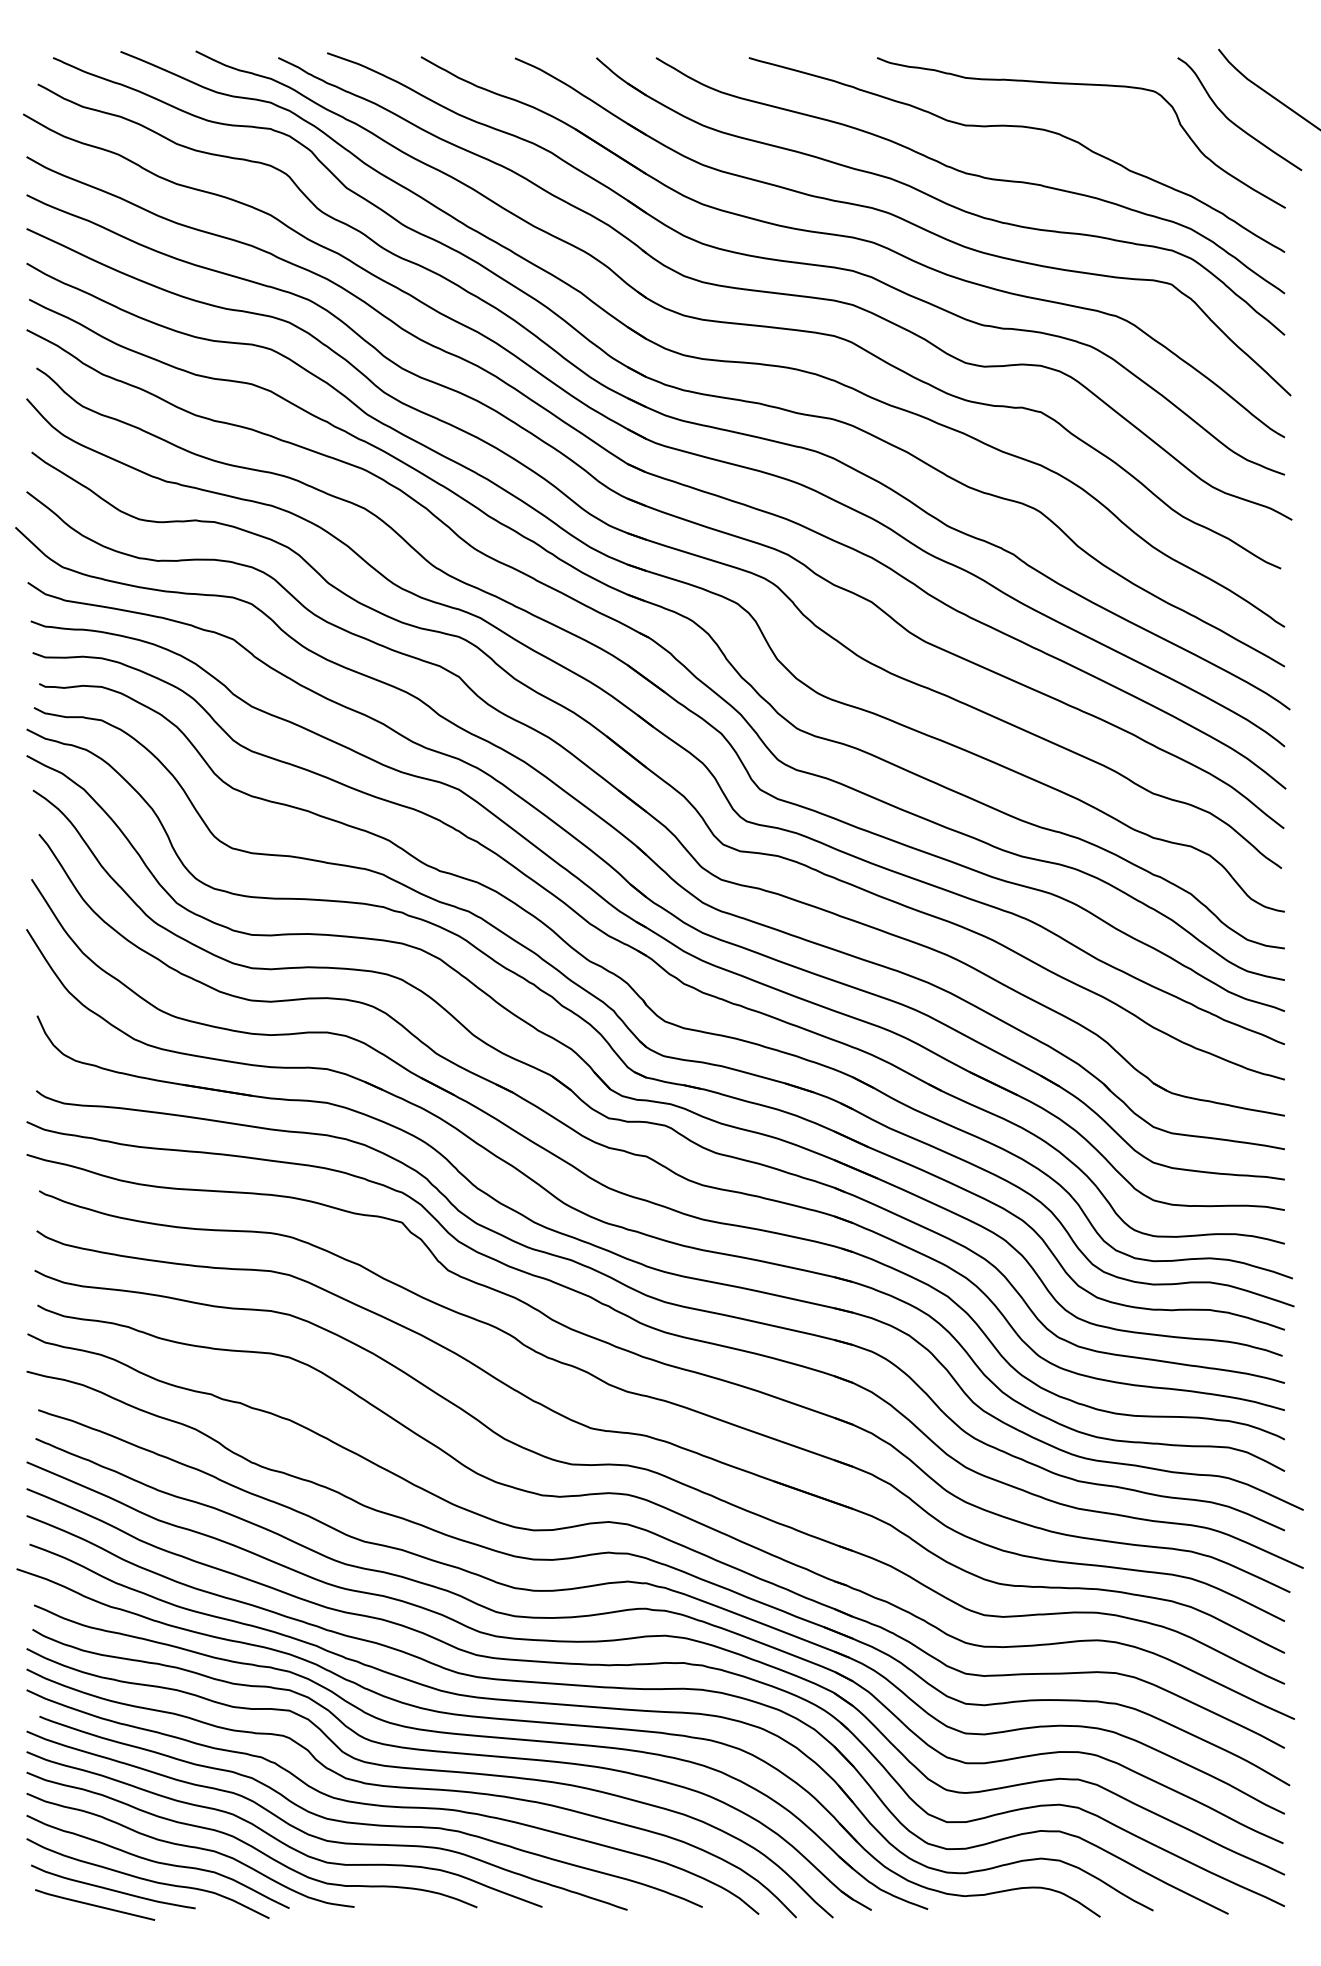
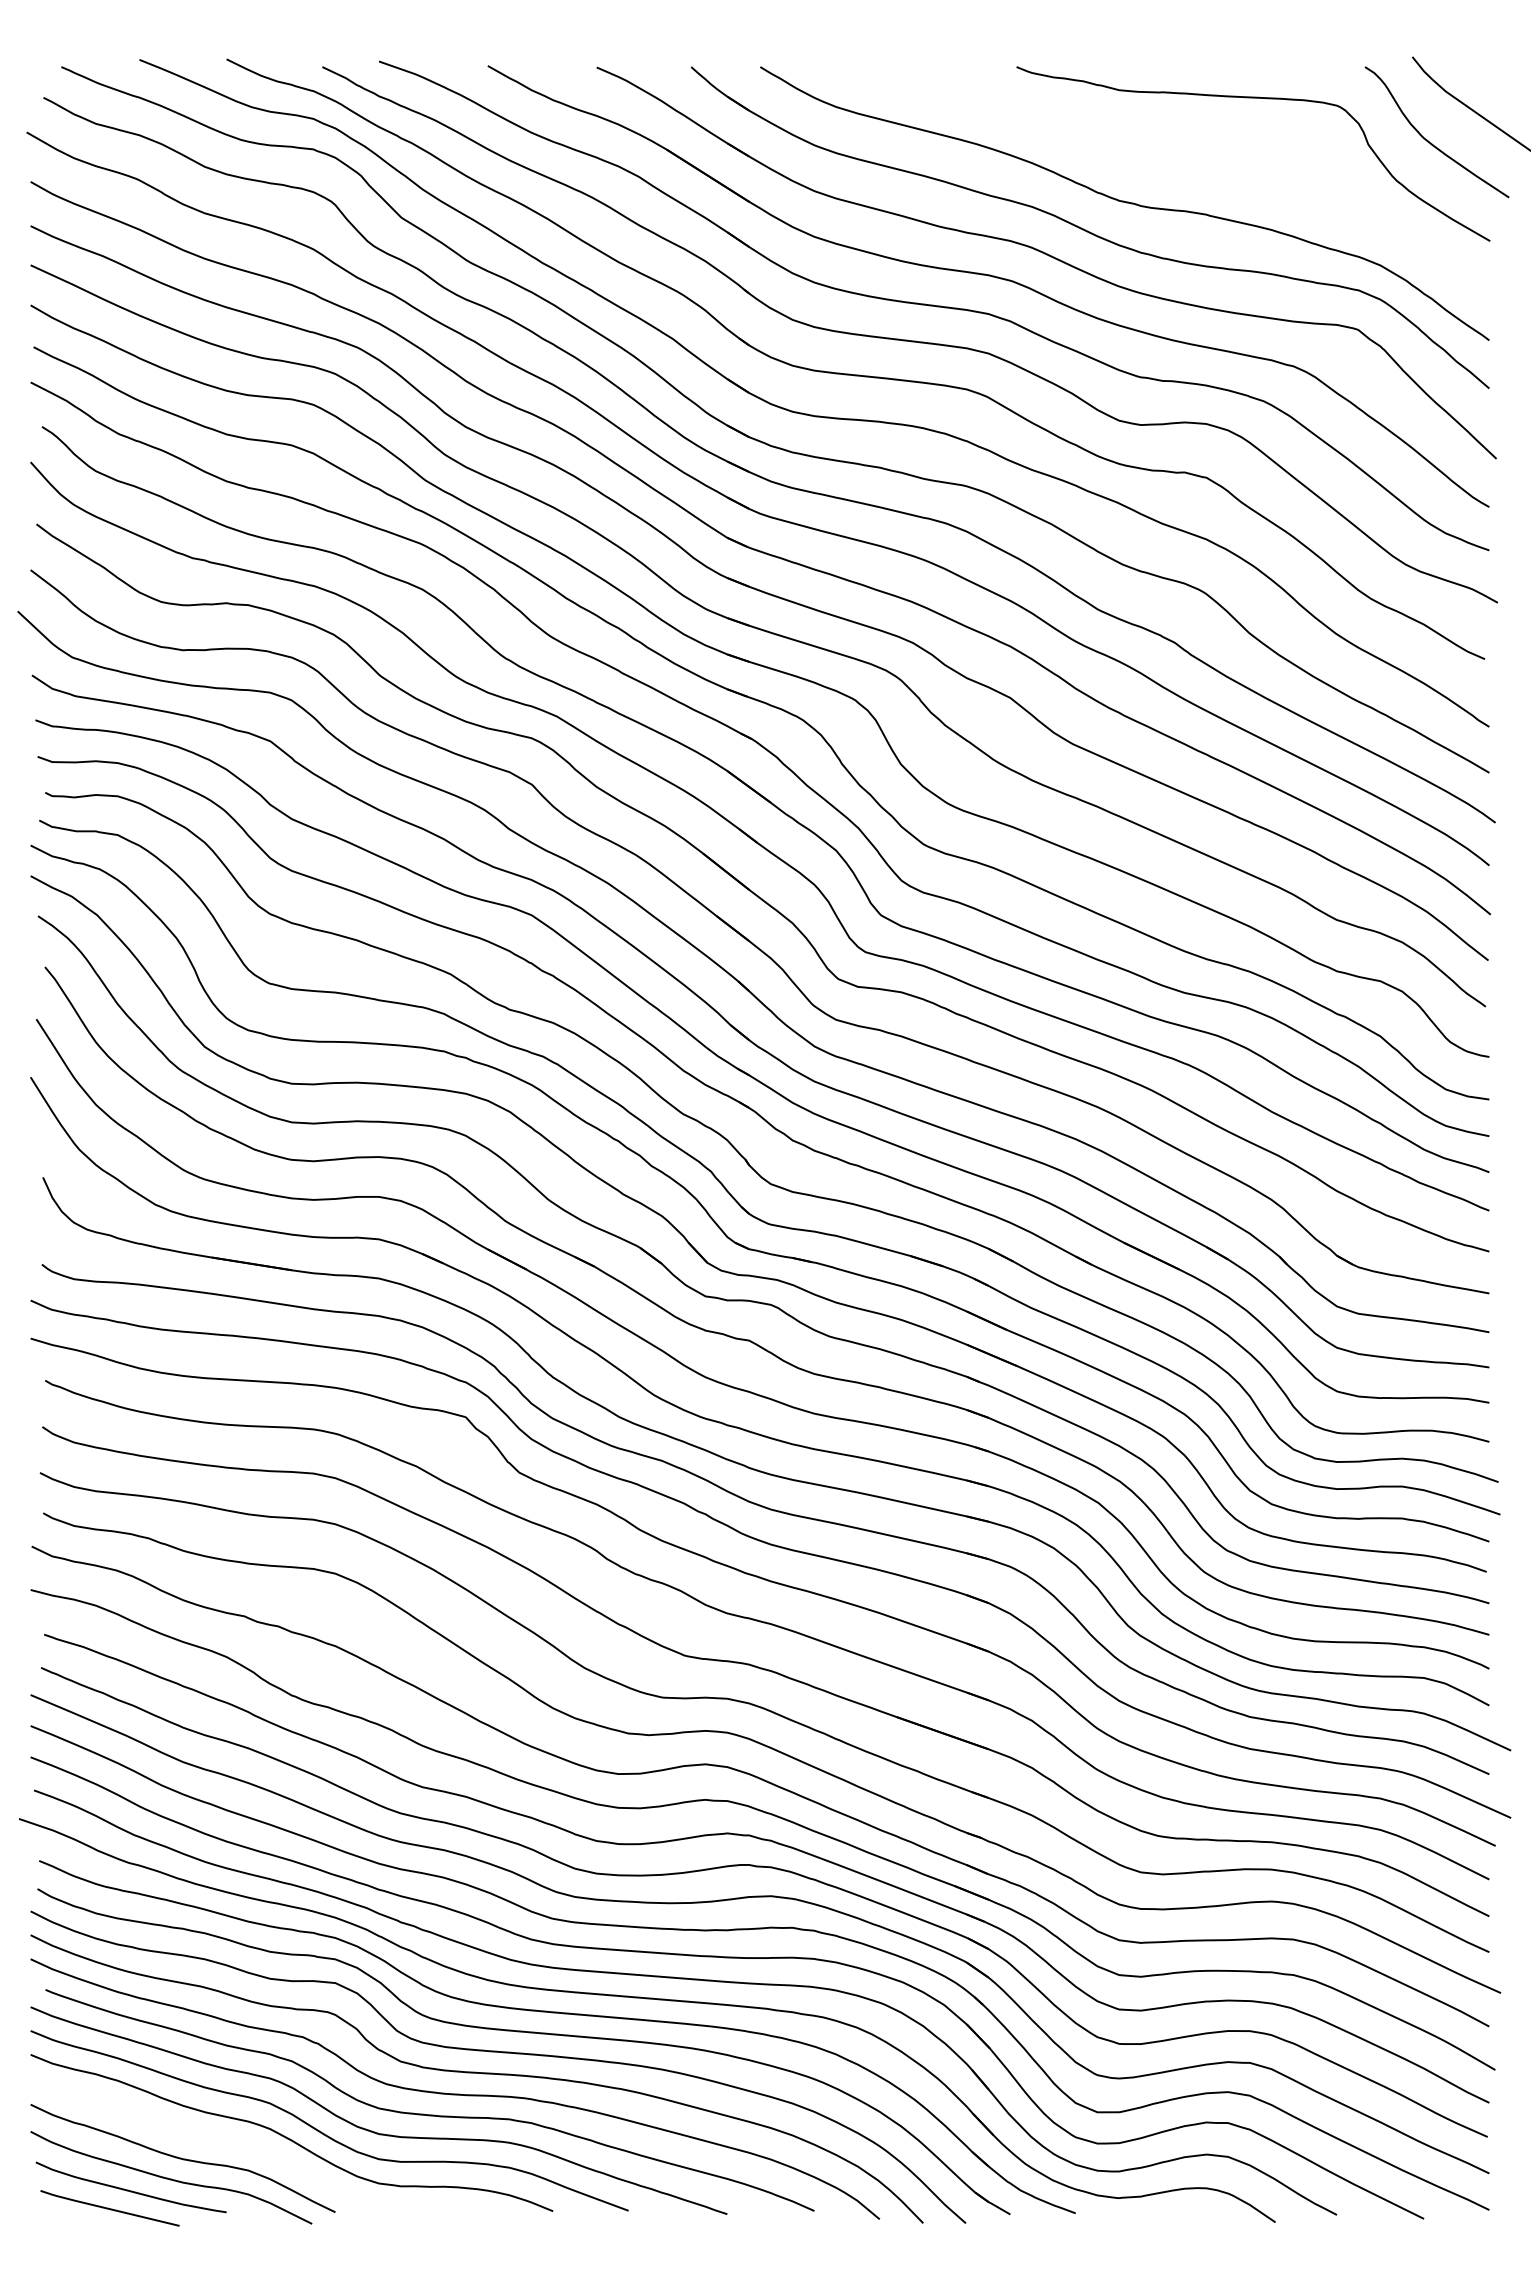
curve: (1016, 127) -> (1178, 147), removed
curve: (190, 1847) -> (220, 2141), removed

